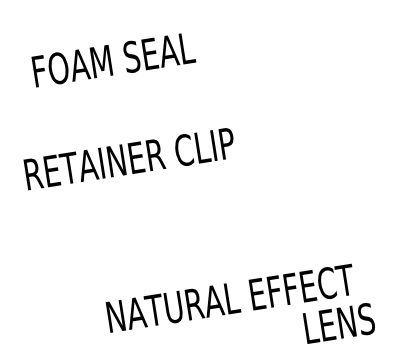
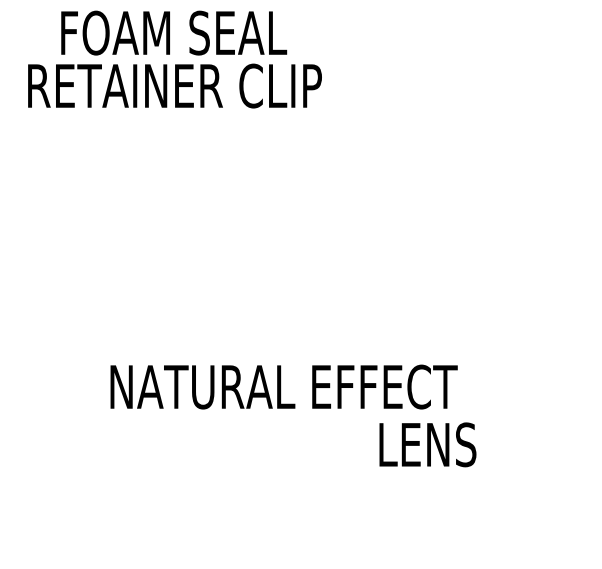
part: (129, 158) -> (174, 85), moved

